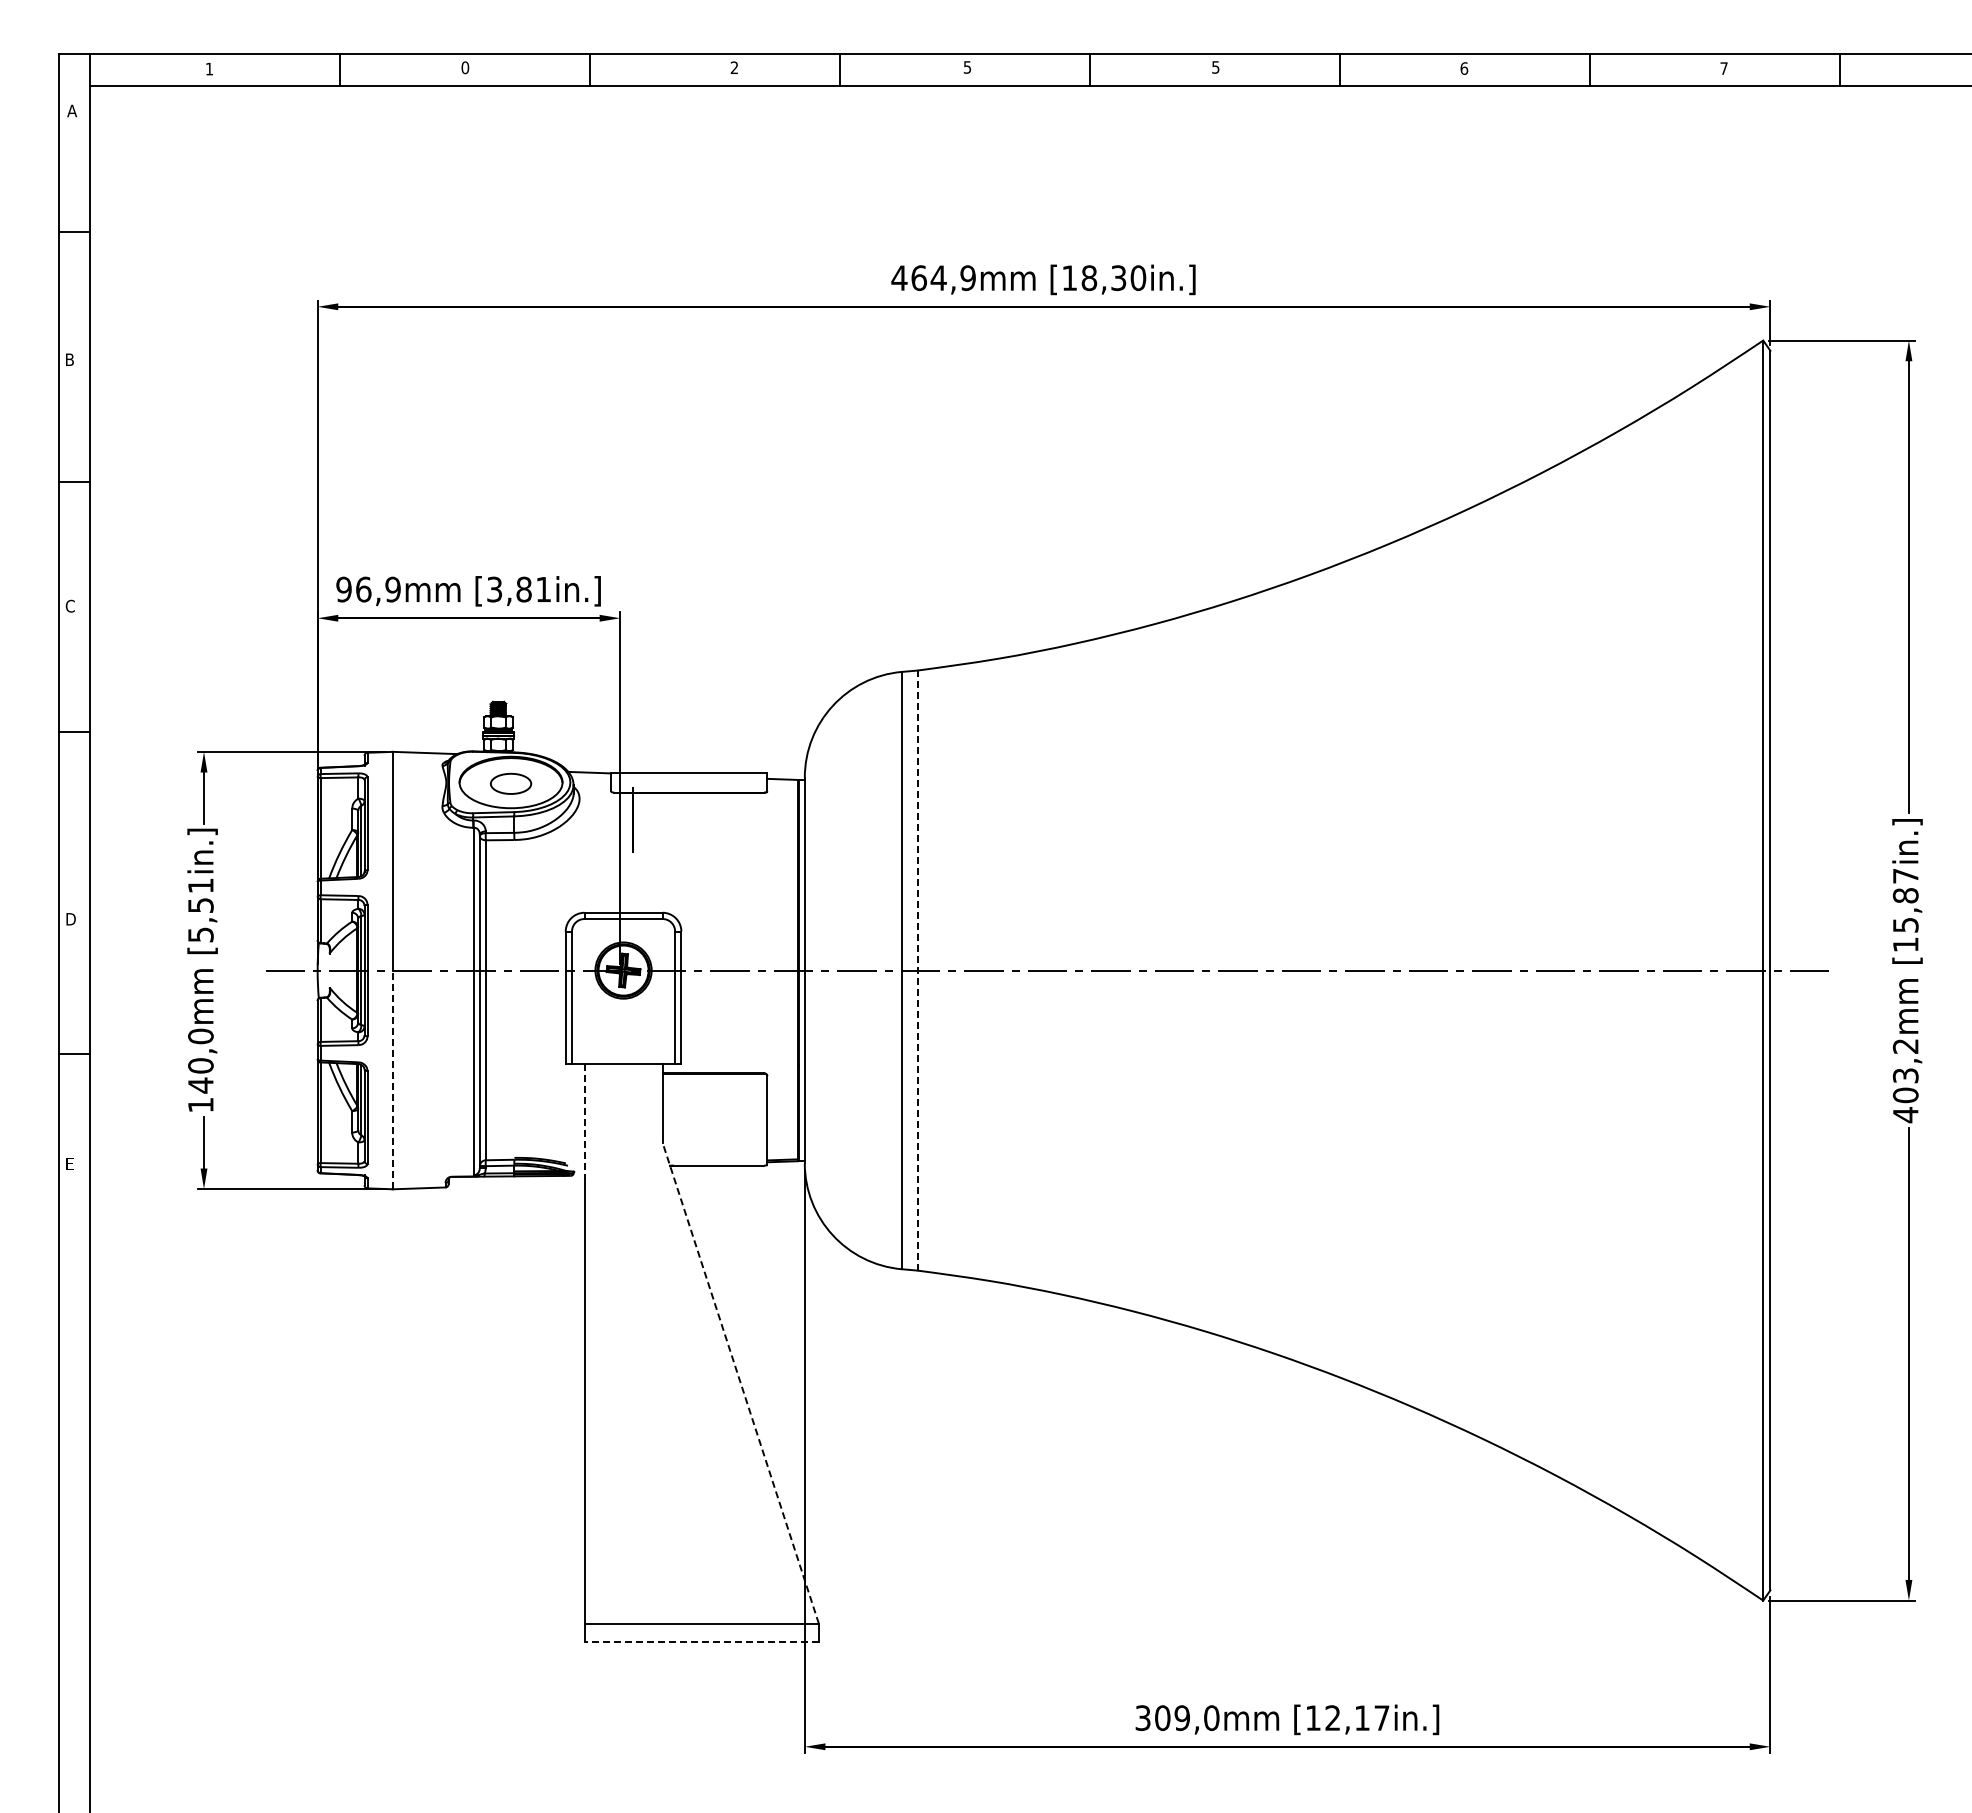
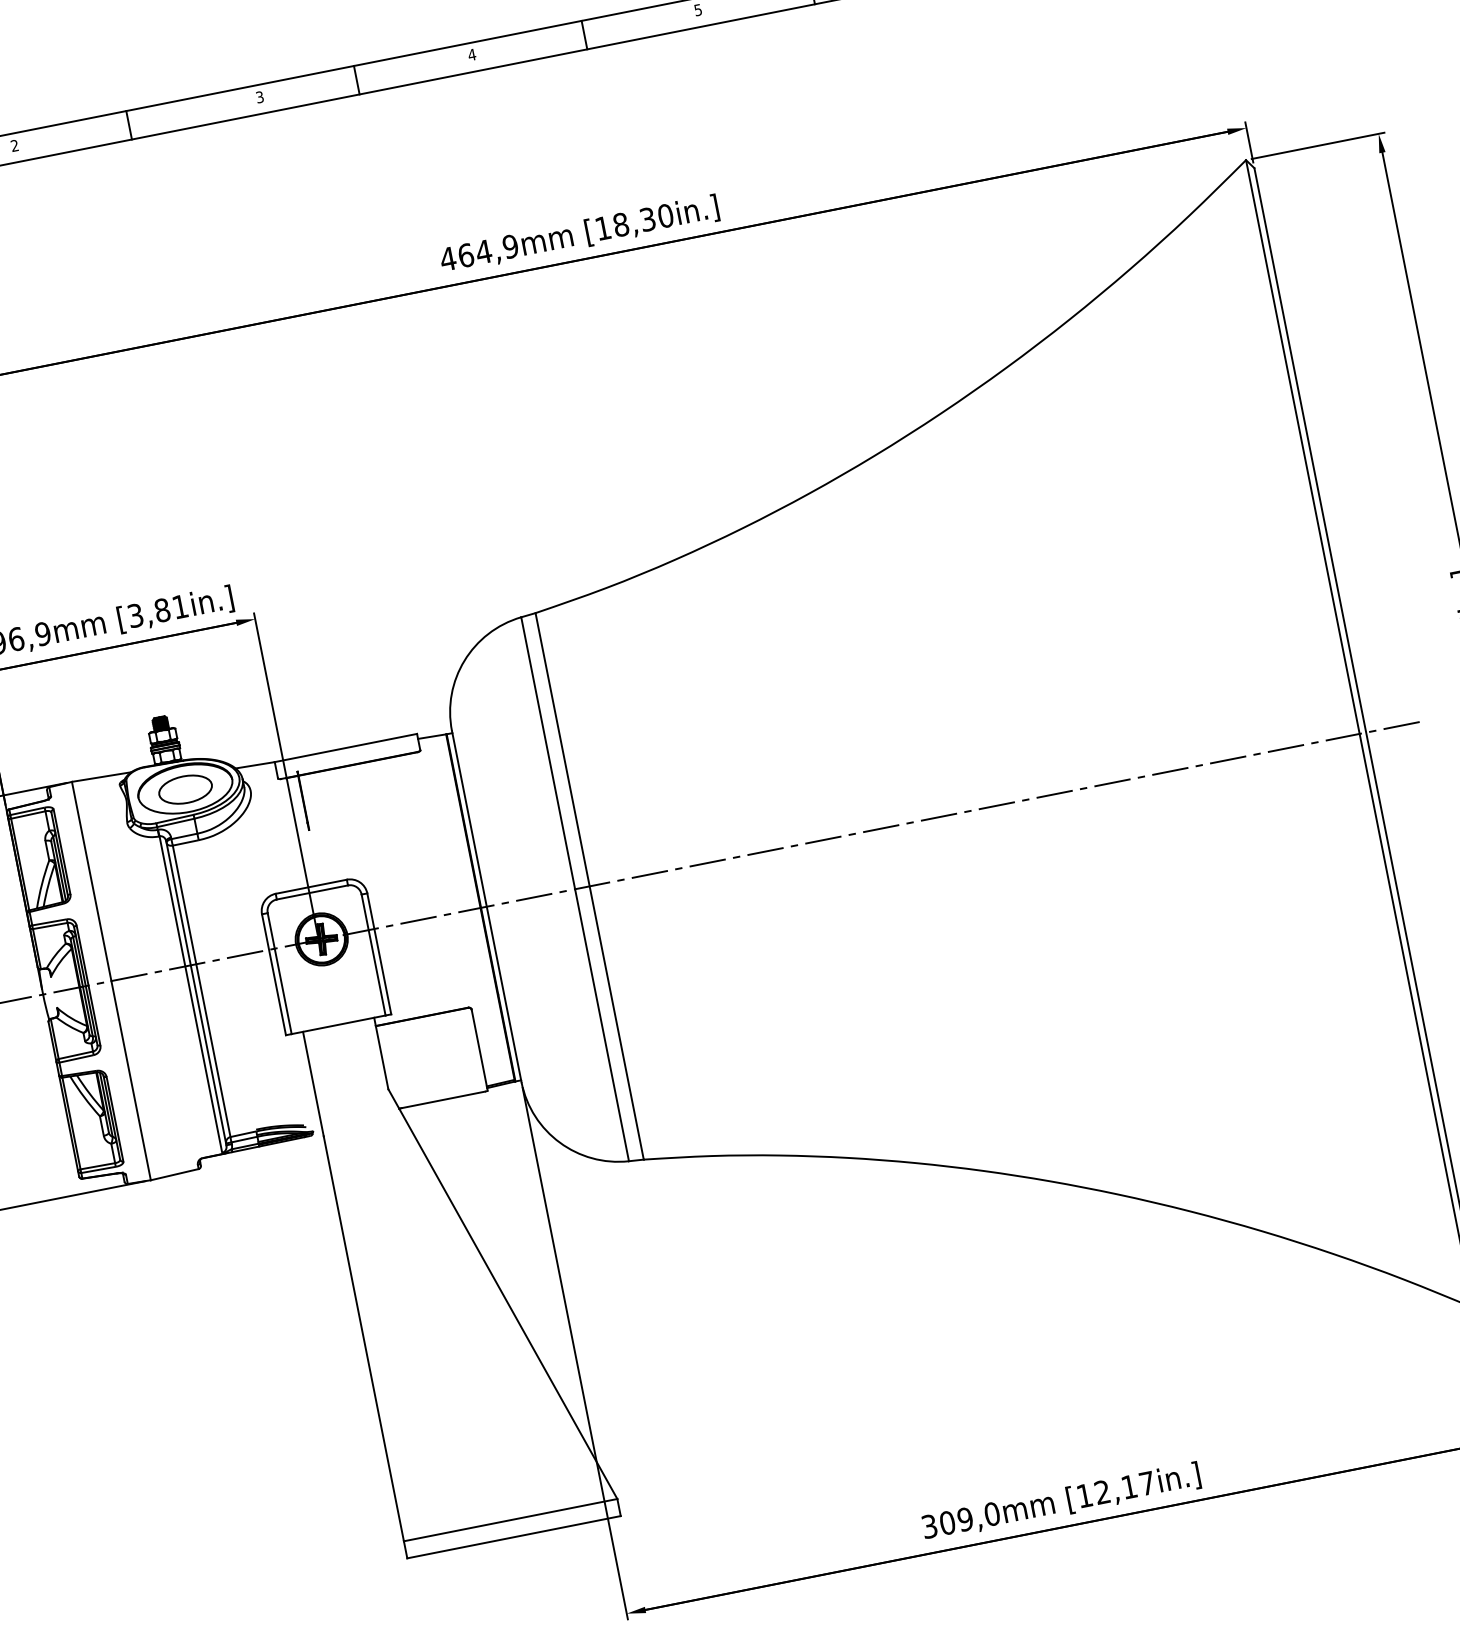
text: (465, 67) -> (14, 145), 0 -> 2
text: (967, 67) -> (472, 54), 5 -> 4
text: (734, 68) -> (260, 97), 2 -> 3
part: (510, 783) -> (185, 789), size x1.43
line: (917, 970) -> (589, 886), dashed -> solid
line: (392, 1079) -> (130, 1080), dashed -> solid
line: (584, 1122) -> (313, 1084), dashed -> solid
line: (740, 1383) -> (502, 1294), dashed -> solid
line: (701, 1642) -> (513, 1537), dashed -> solid

